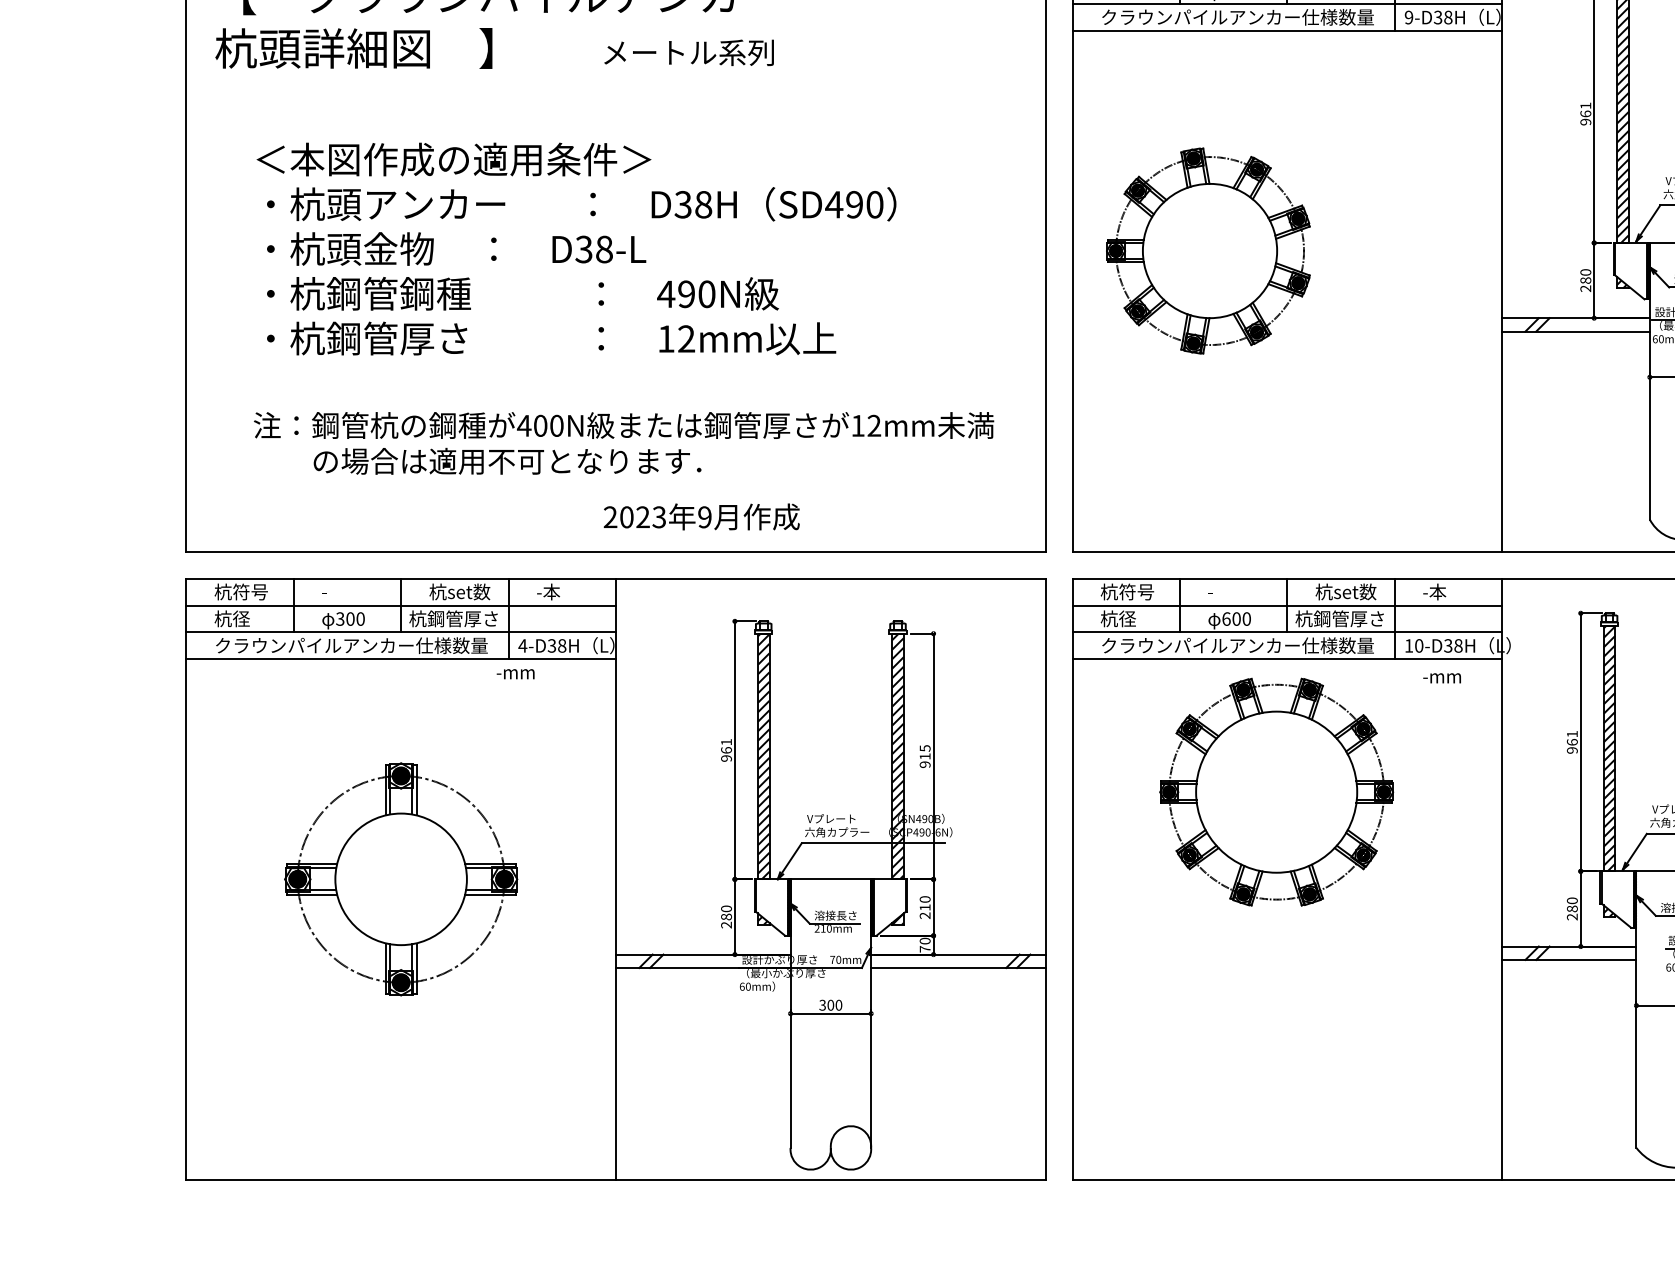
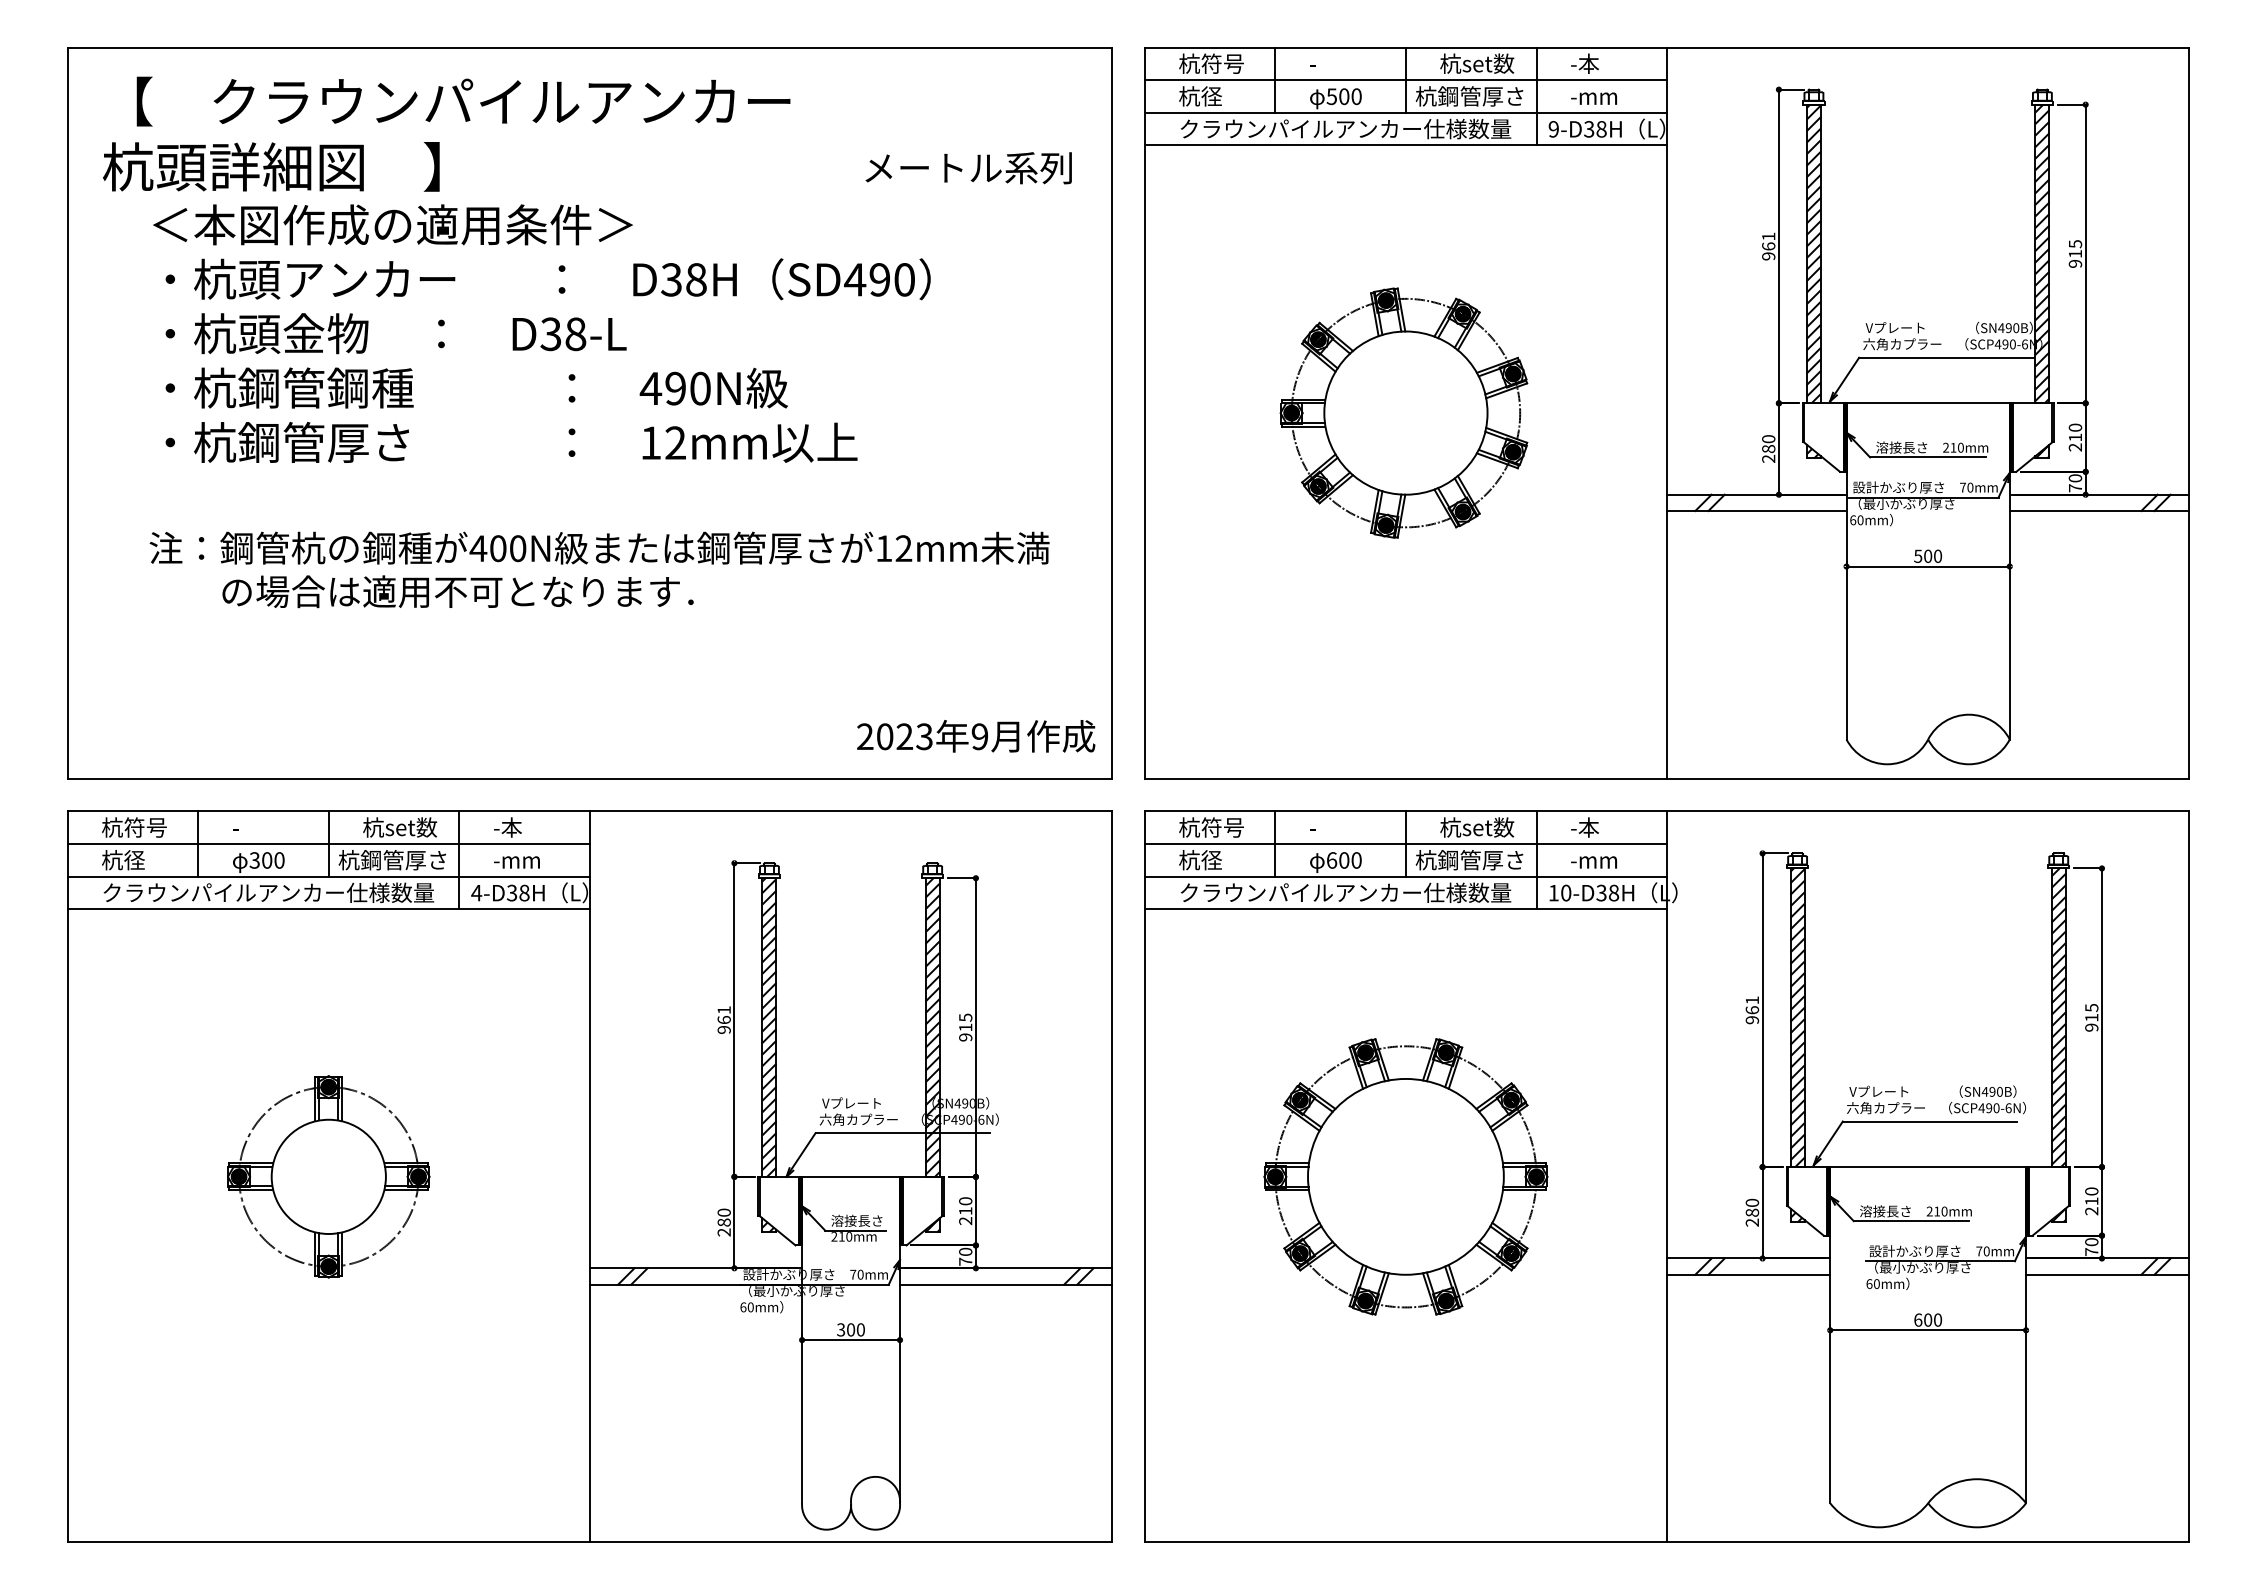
text: (688, 53) -> (968, 168), moved
part: (1208, 250) -> (1403, 412), moved
text: (623, 308) -> (599, 406), moved
text: (702, 517) -> (976, 736), moved
text: (515, 674) -> (516, 862), moved
text: (1441, 678) -> (1593, 862), moved
part: (1276, 791) -> (1405, 1176), moved
part: (400, 879) -> (328, 1176), size x0.71

